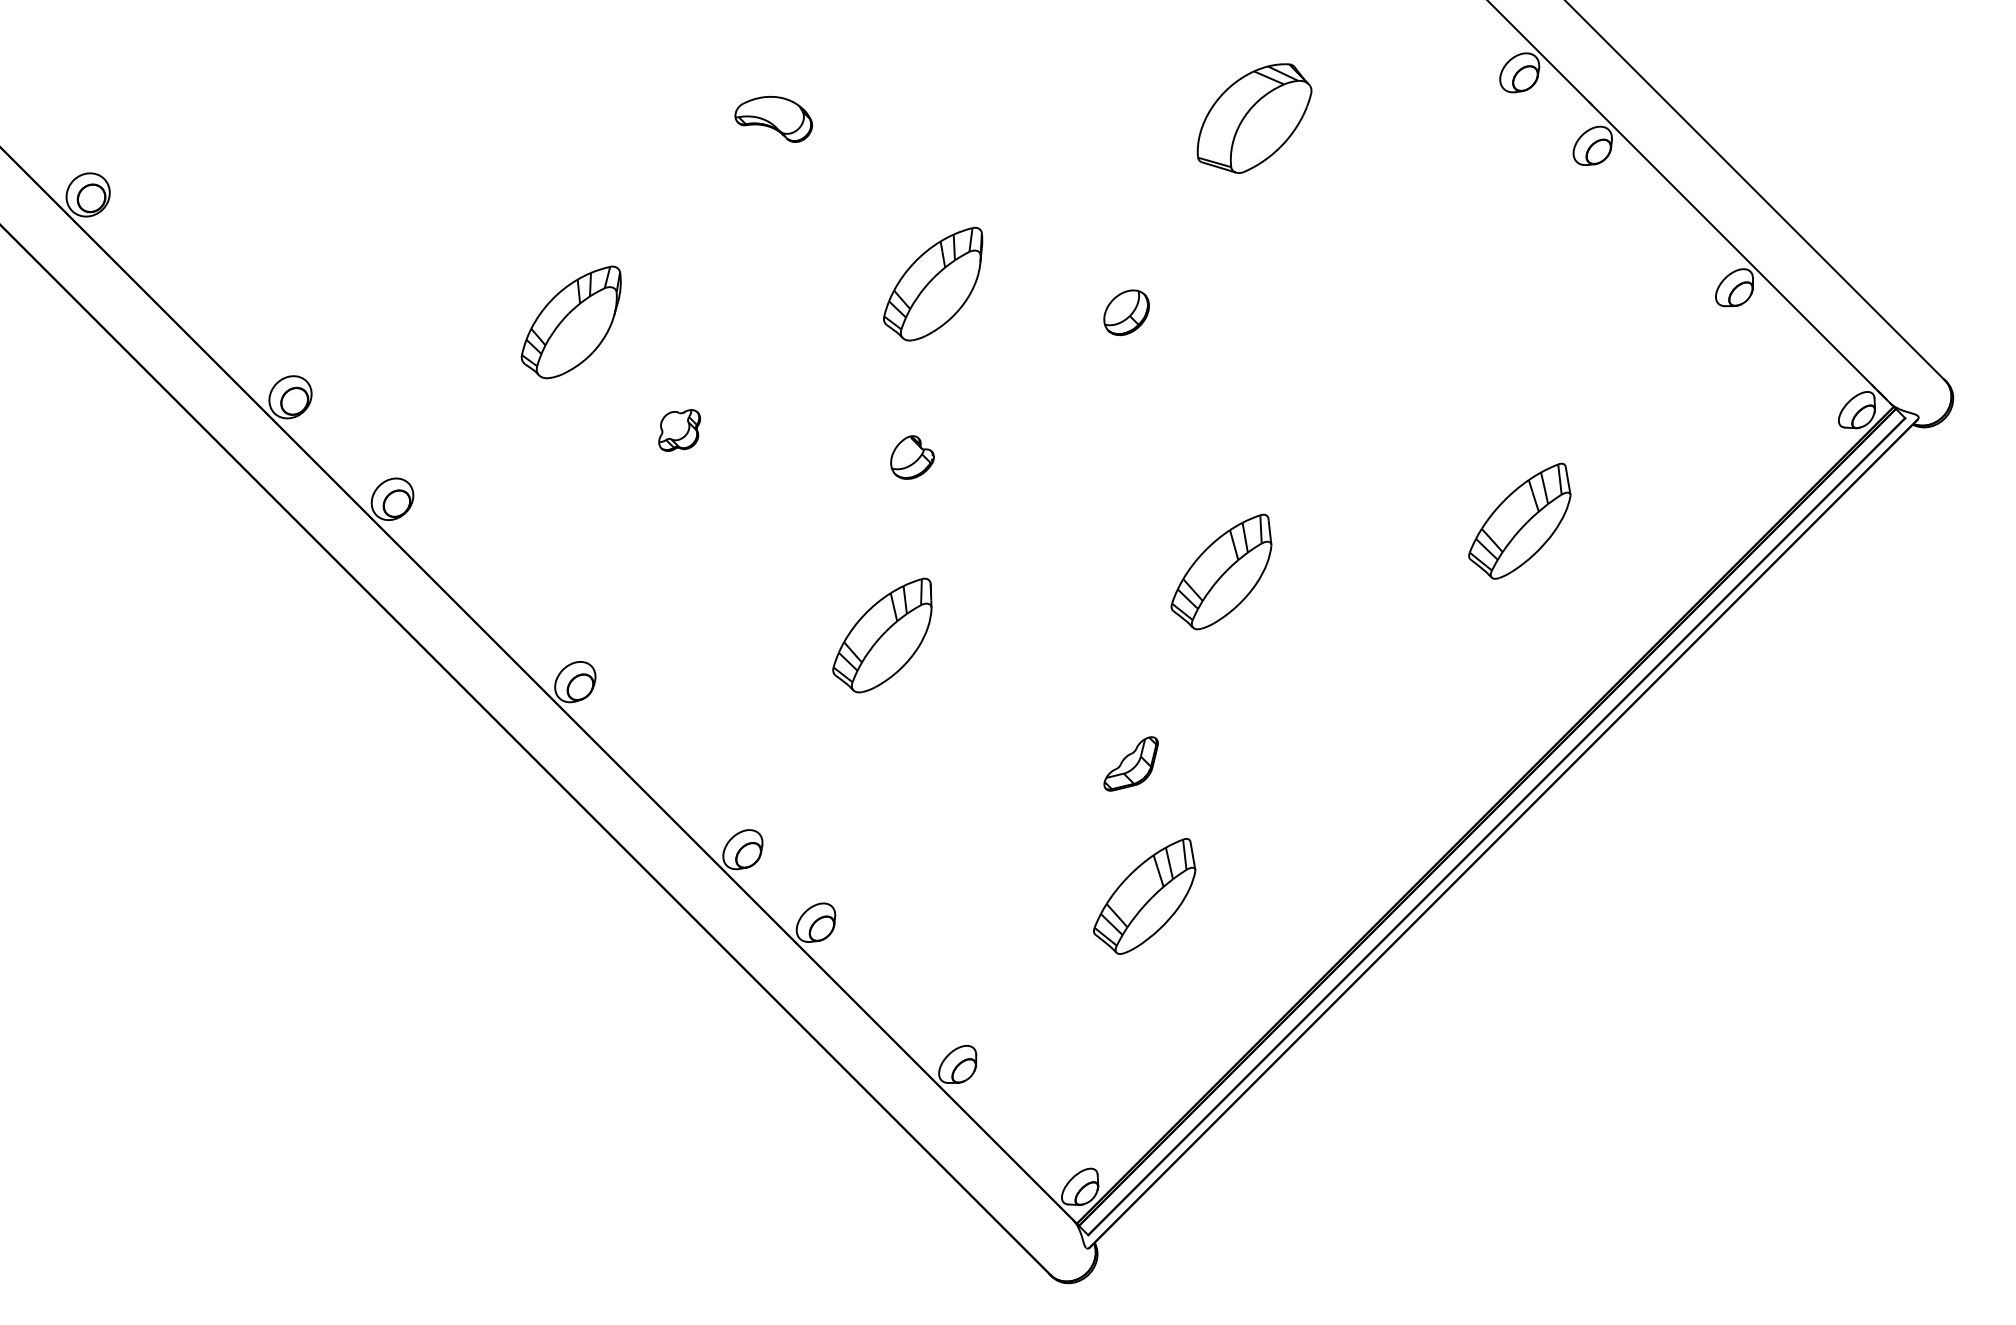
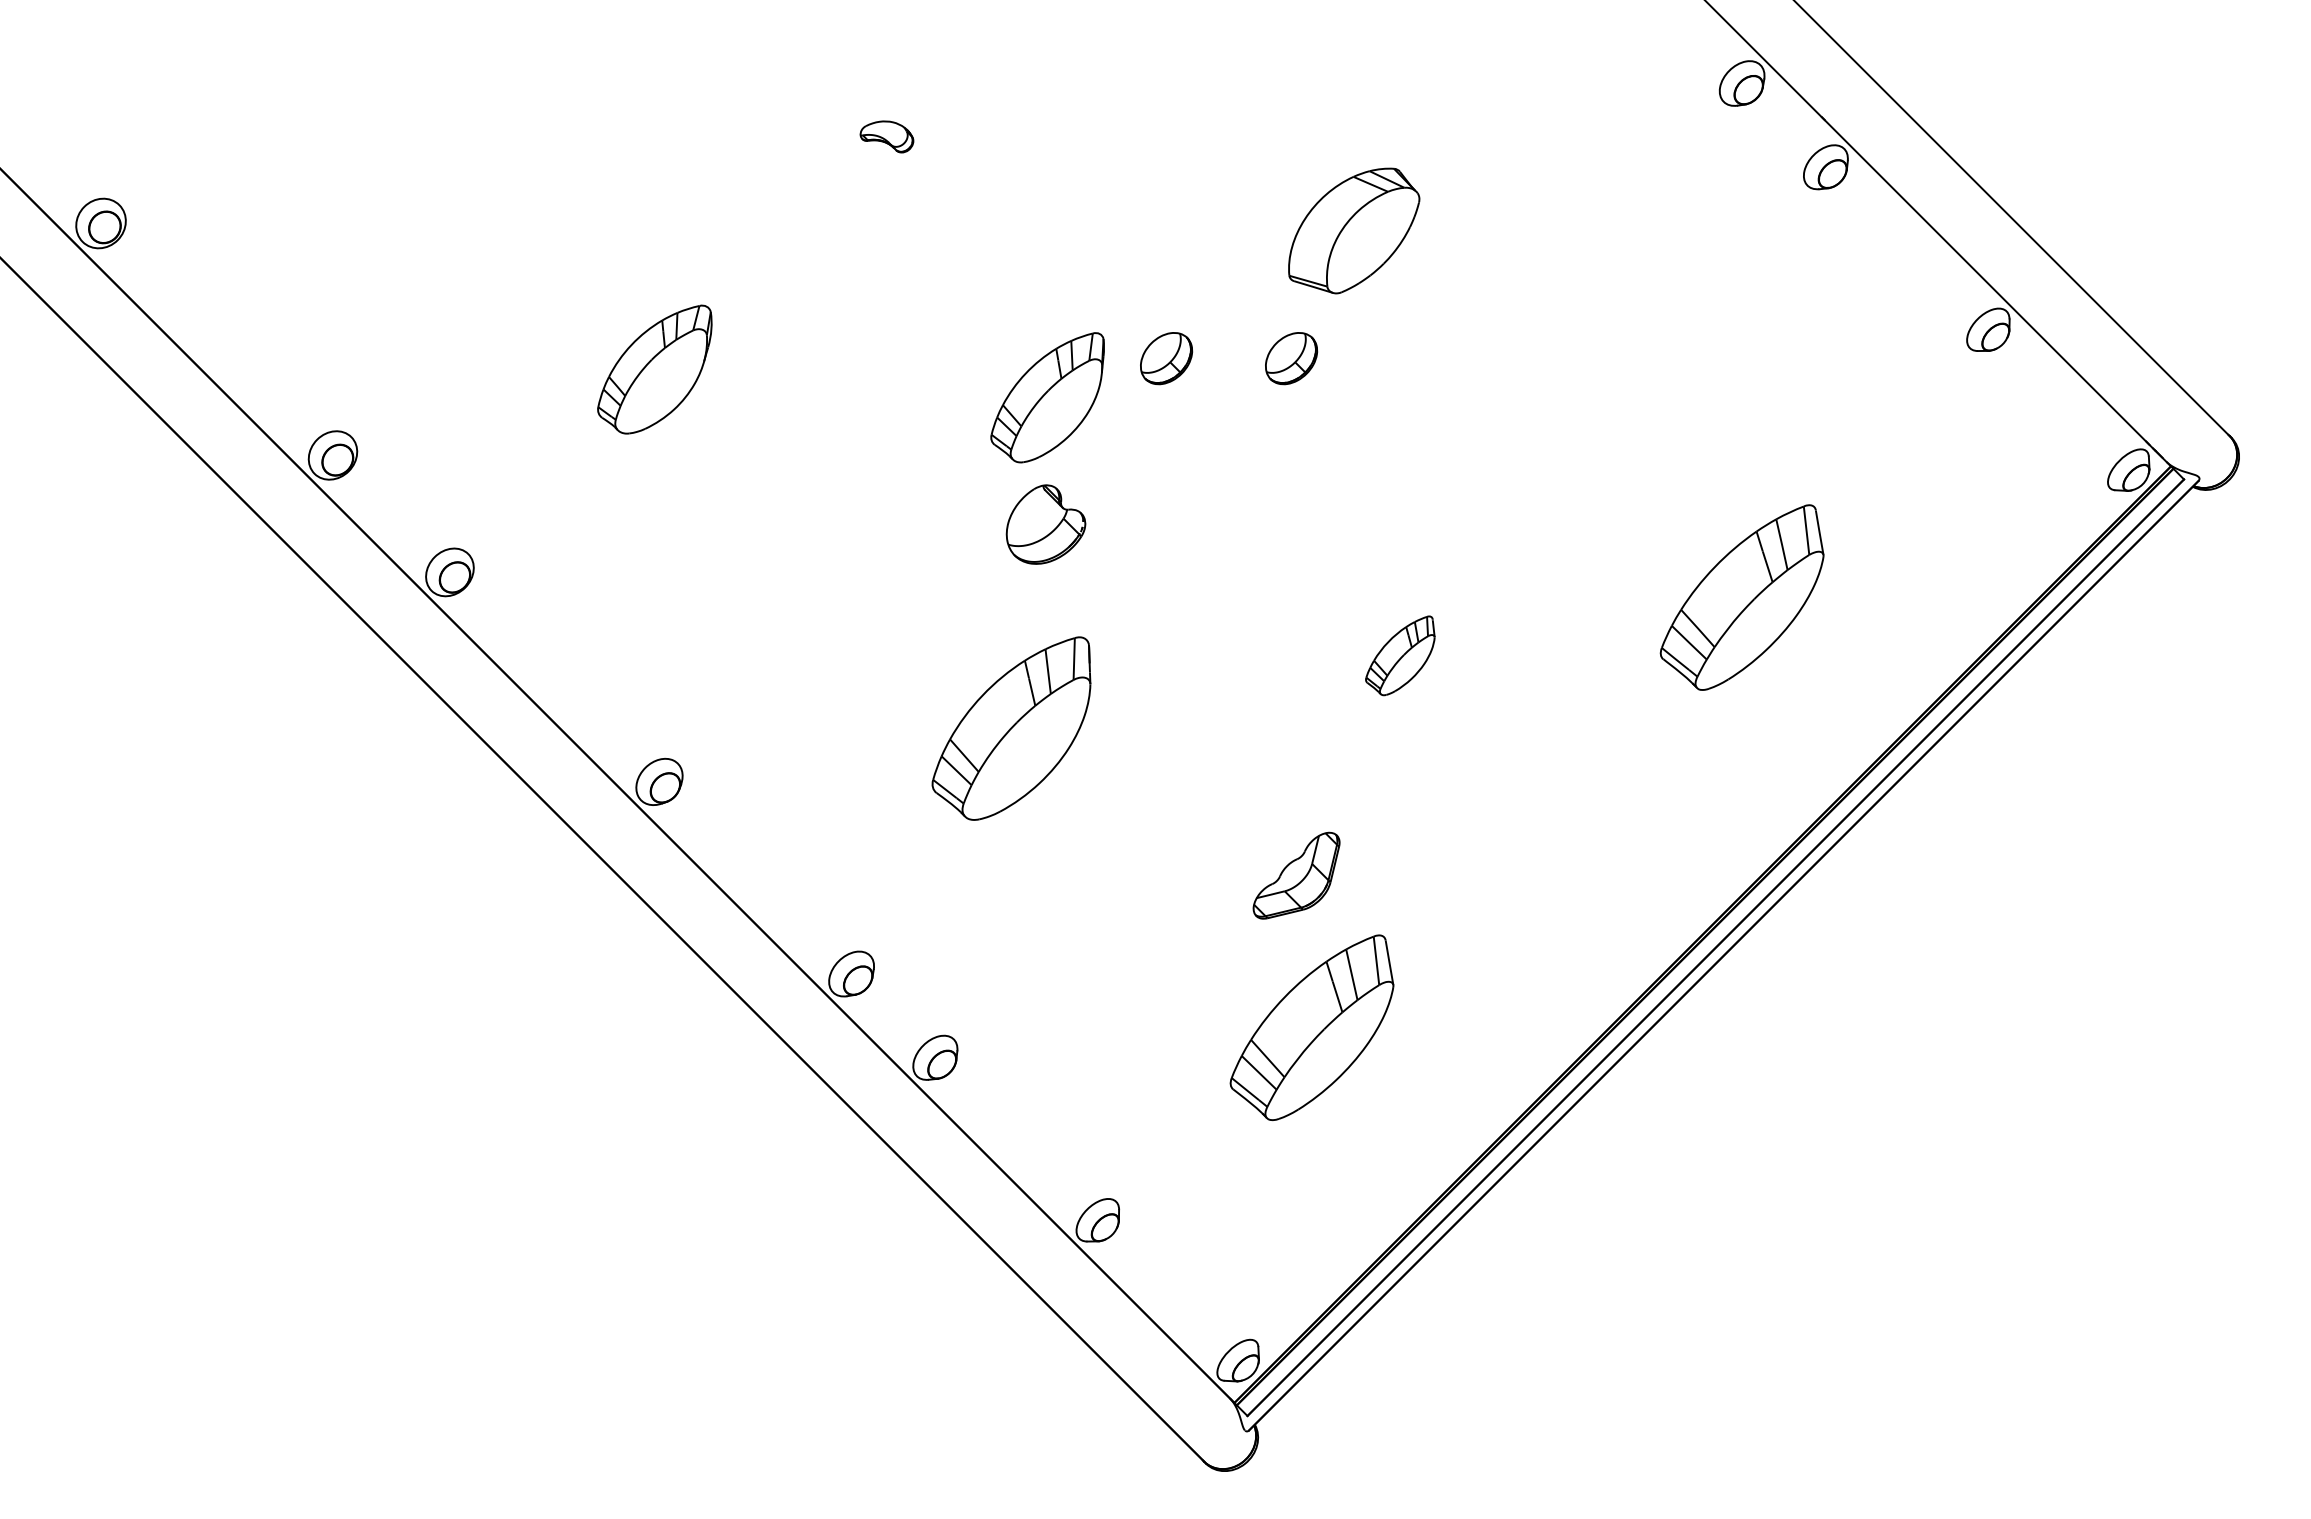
part: (1254, 118) -> (1354, 230), moved
part: (773, 119) -> (886, 136), size x0.6
part: (932, 283) -> (1047, 397), moved
part: (1017, 312) -> (1166, 358), added
part: (679, 430) -> (778, 493), removed
part: (912, 457) -> (1045, 524), size x1.6
part: (1520, 521) -> (1742, 597), size x1.4
part: (1221, 571) -> (1400, 655), size x0.6
part: (882, 635) -> (1011, 728), size x1.4
part: (1130, 763) -> (1296, 875), size x1.4
part: (1144, 896) -> (1312, 1027), size x1.4

